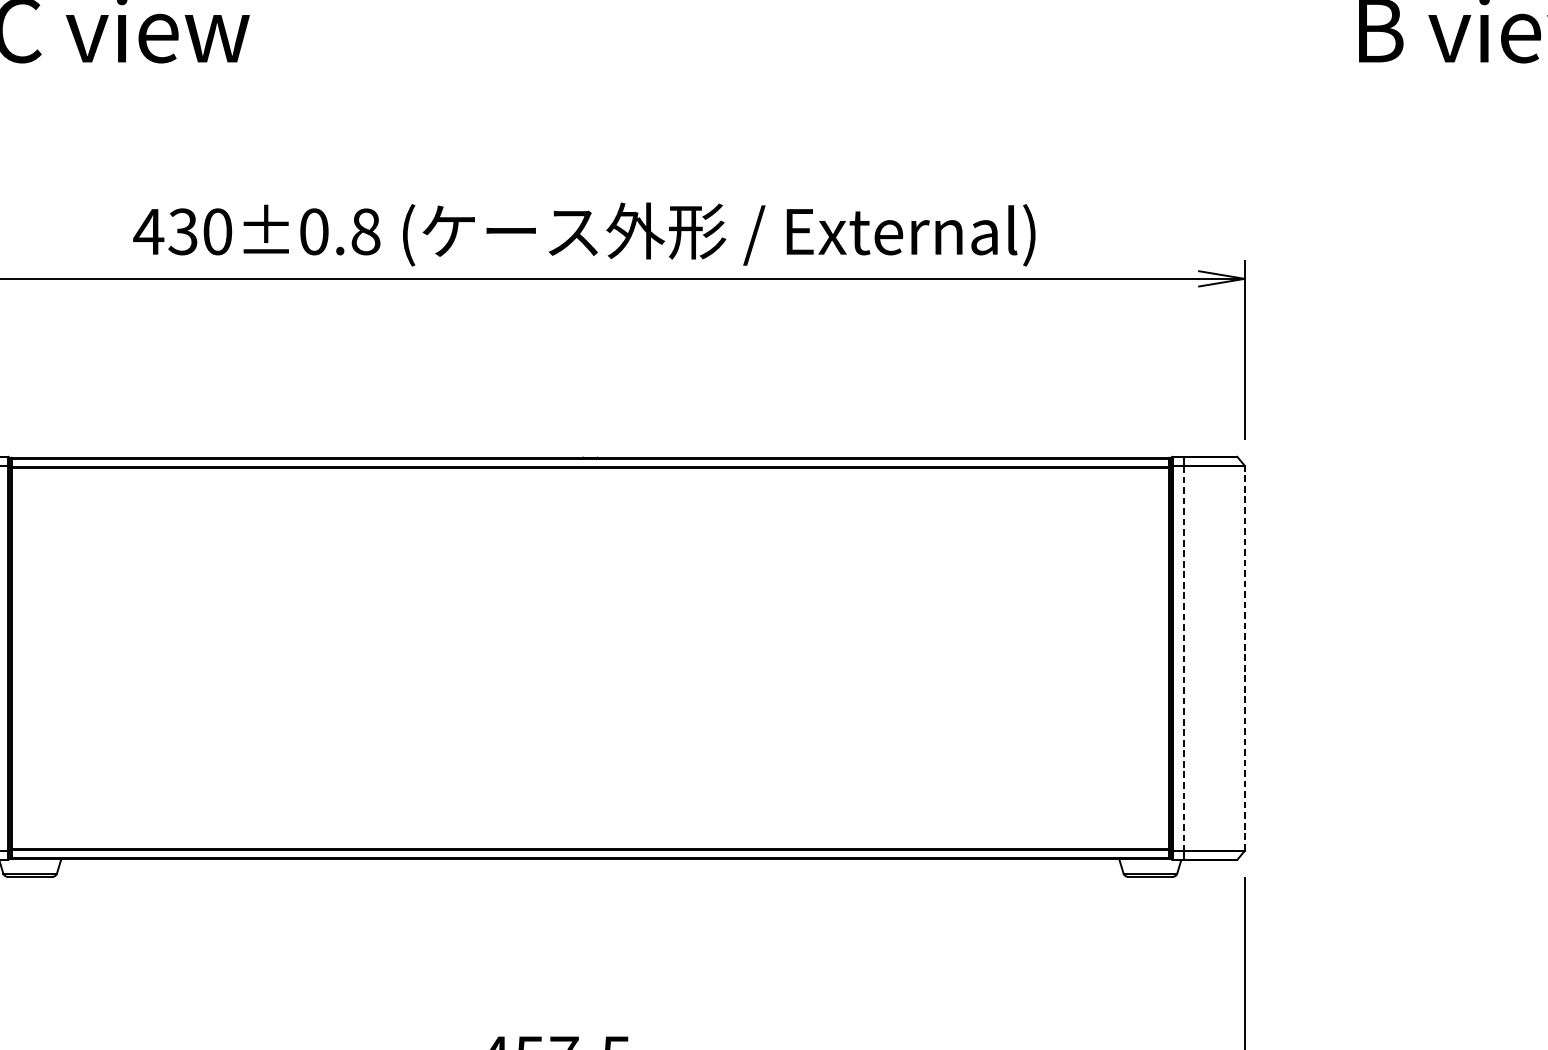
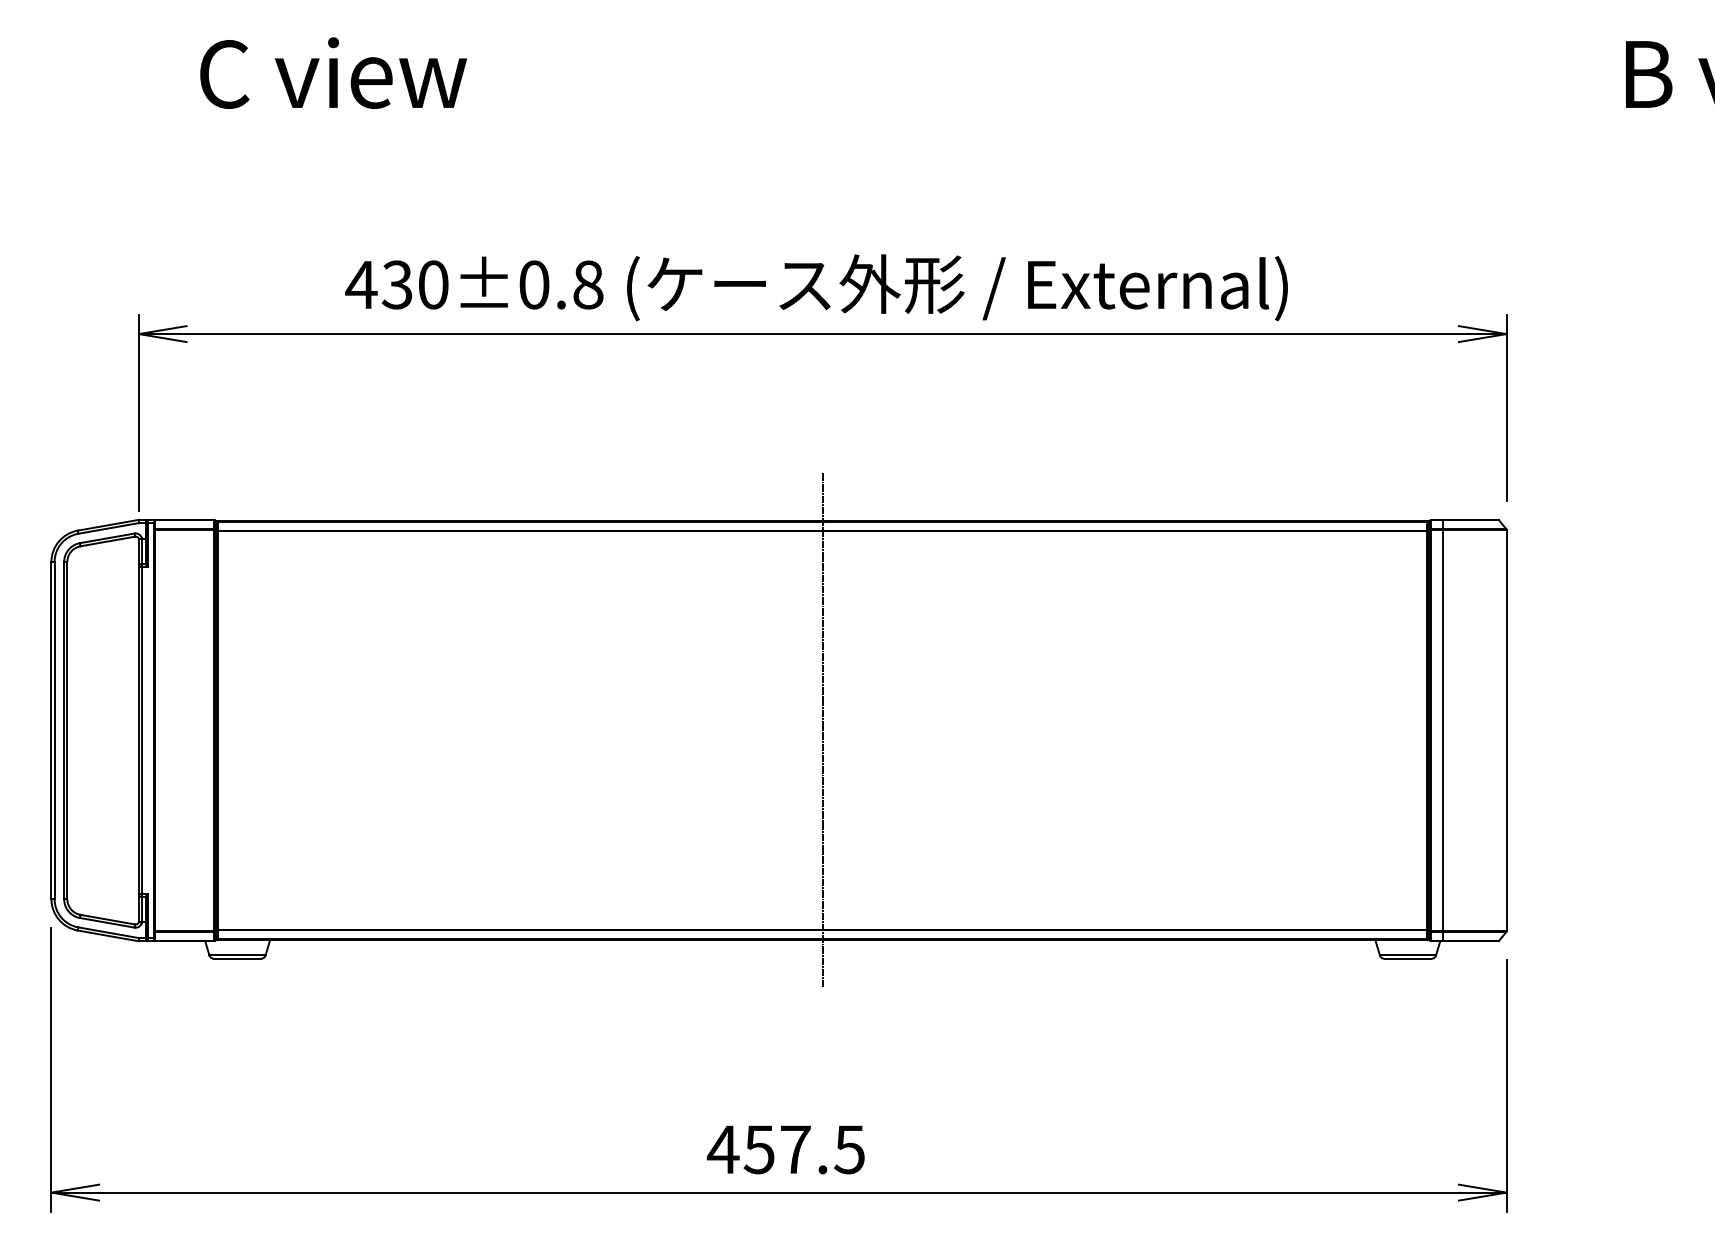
line: (590, 658) -> (822, 730), added
line: (1183, 658) -> (1442, 730), dashed -> solid
line: (1244, 658) -> (1506, 730), dashed -> solid

